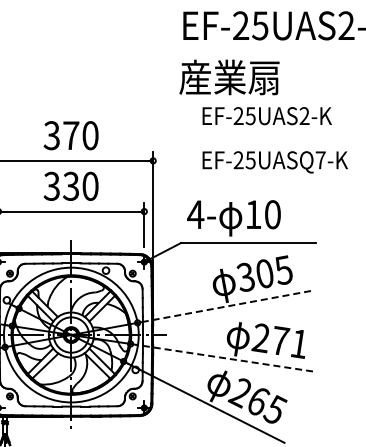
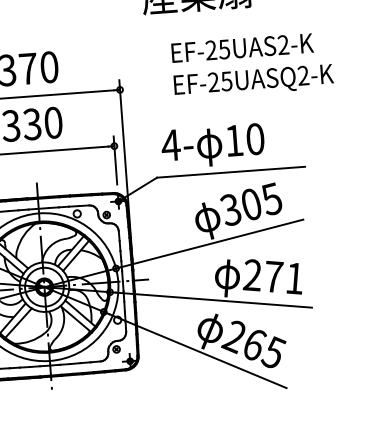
text: (266, 116) -> (241, 48), moved
text: (320, 160) -> (303, 76), EF-25UASQ7-K -> EF-25UASQ2-K
line: (226, 306) -> (212, 243), dashed -> solid
line: (224, 358) -> (214, 300), dashed -> solid

